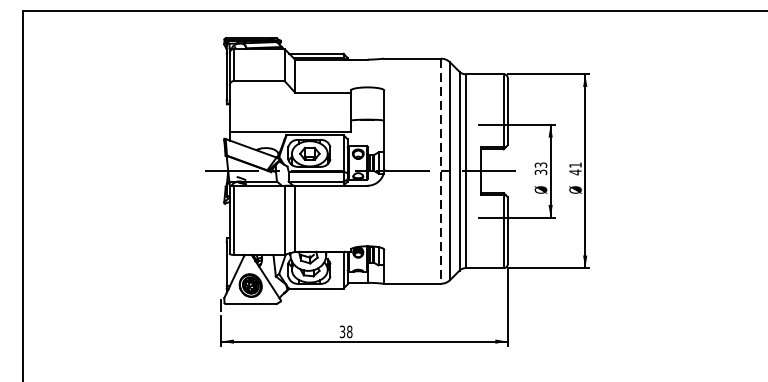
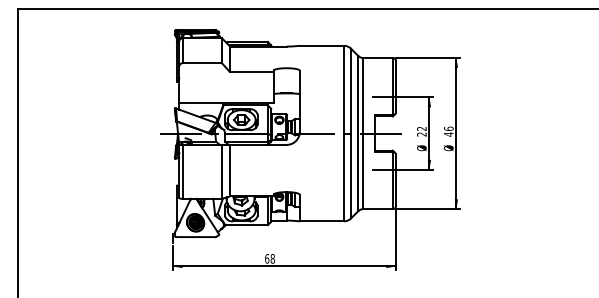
text: (575, 164) -> (448, 128), 41 -> 46
text: (540, 168) -> (421, 131), 33 -> 22
line: (441, 171) -> (344, 133), dashed -> solid
text: (342, 331) -> (267, 258), 38 -> 68

